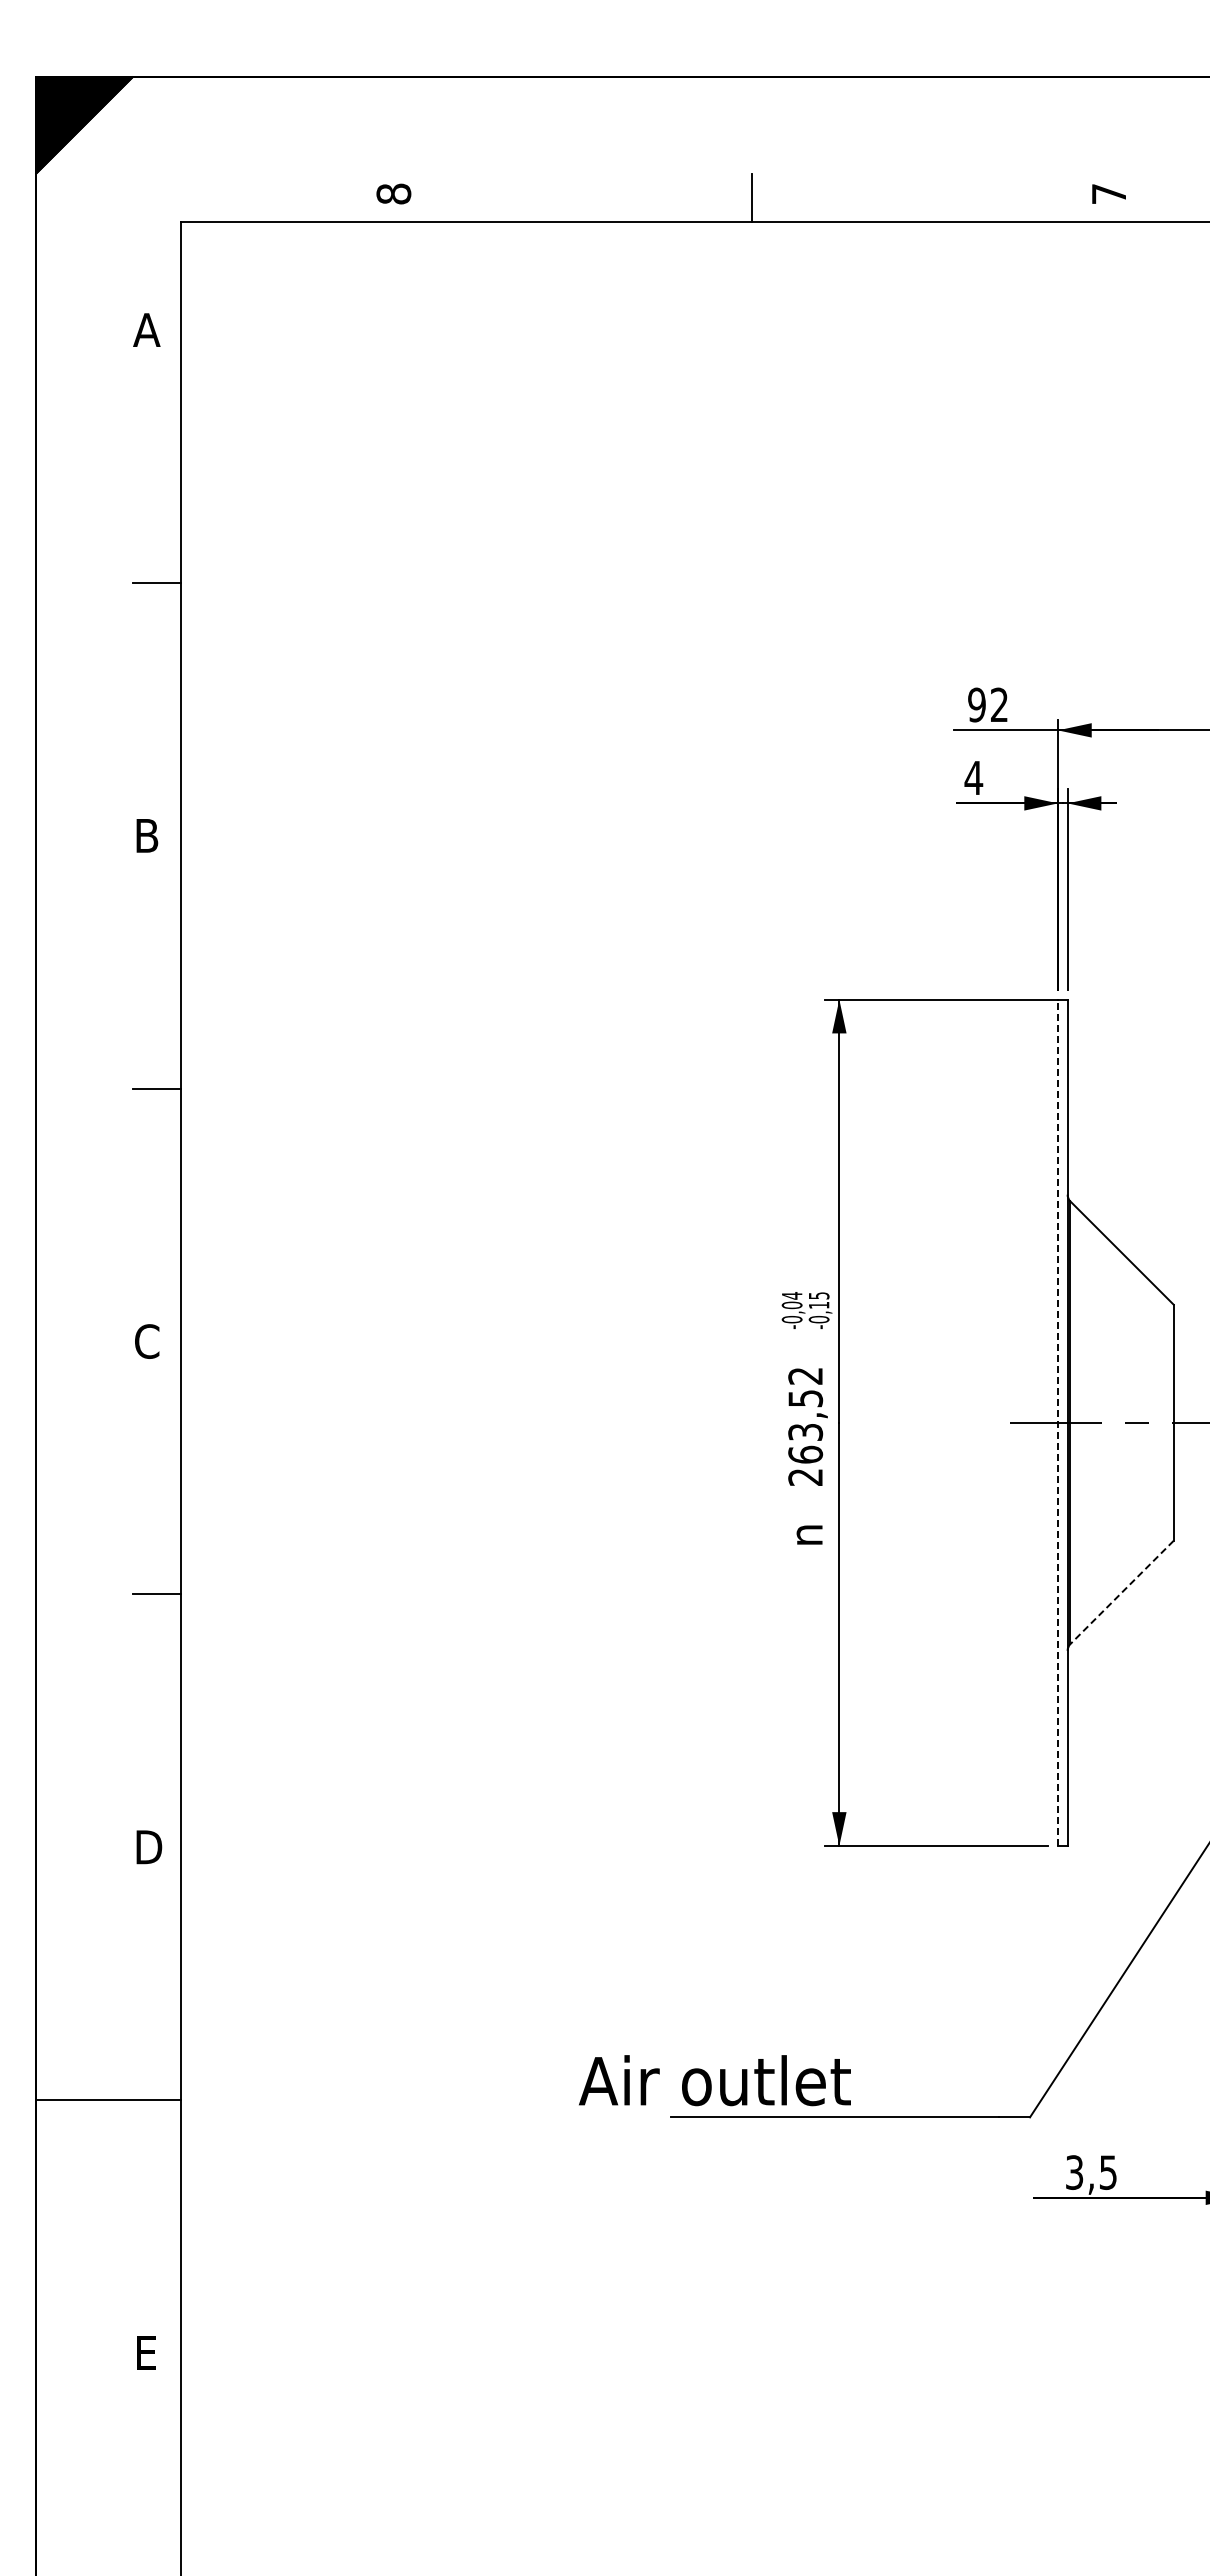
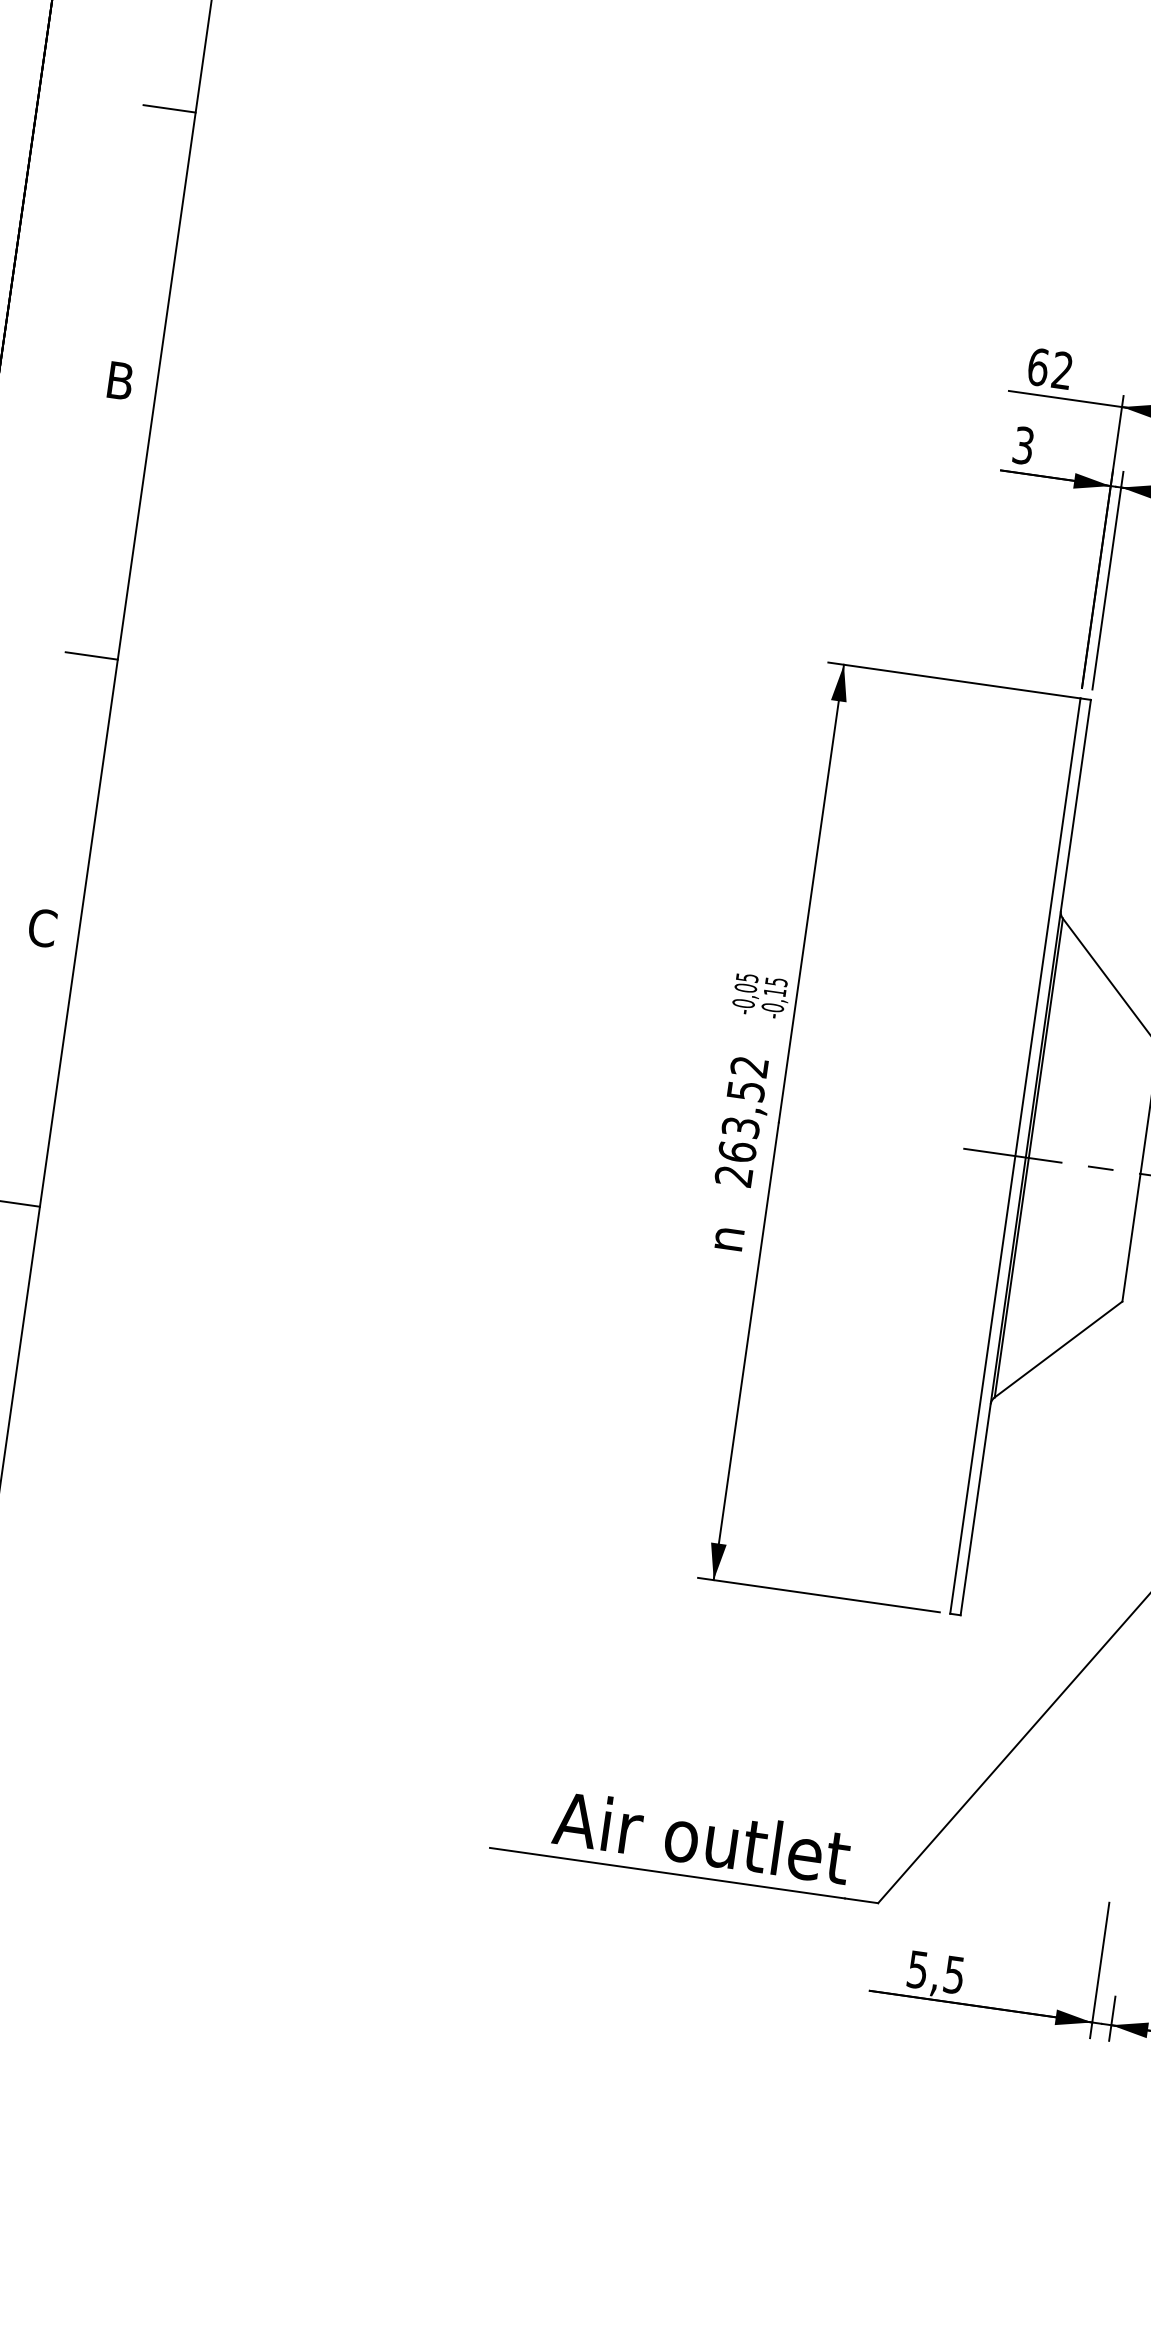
text: (977, 704) -> (1038, 366), 92 -> 62
text: (973, 777) -> (1023, 445), 4 -> 3
text: (792, 1295) -> (747, 977), -0,04 -> -0,05
line: (1057, 1422) -> (1014, 1155), dashed -> solid
line: (1121, 1592) -> (1057, 1349), dashed -> solid
text: (714, 2080) -> (701, 1837), moved
text: (1074, 2172) -> (917, 1969), 3,5 -> 5,5

